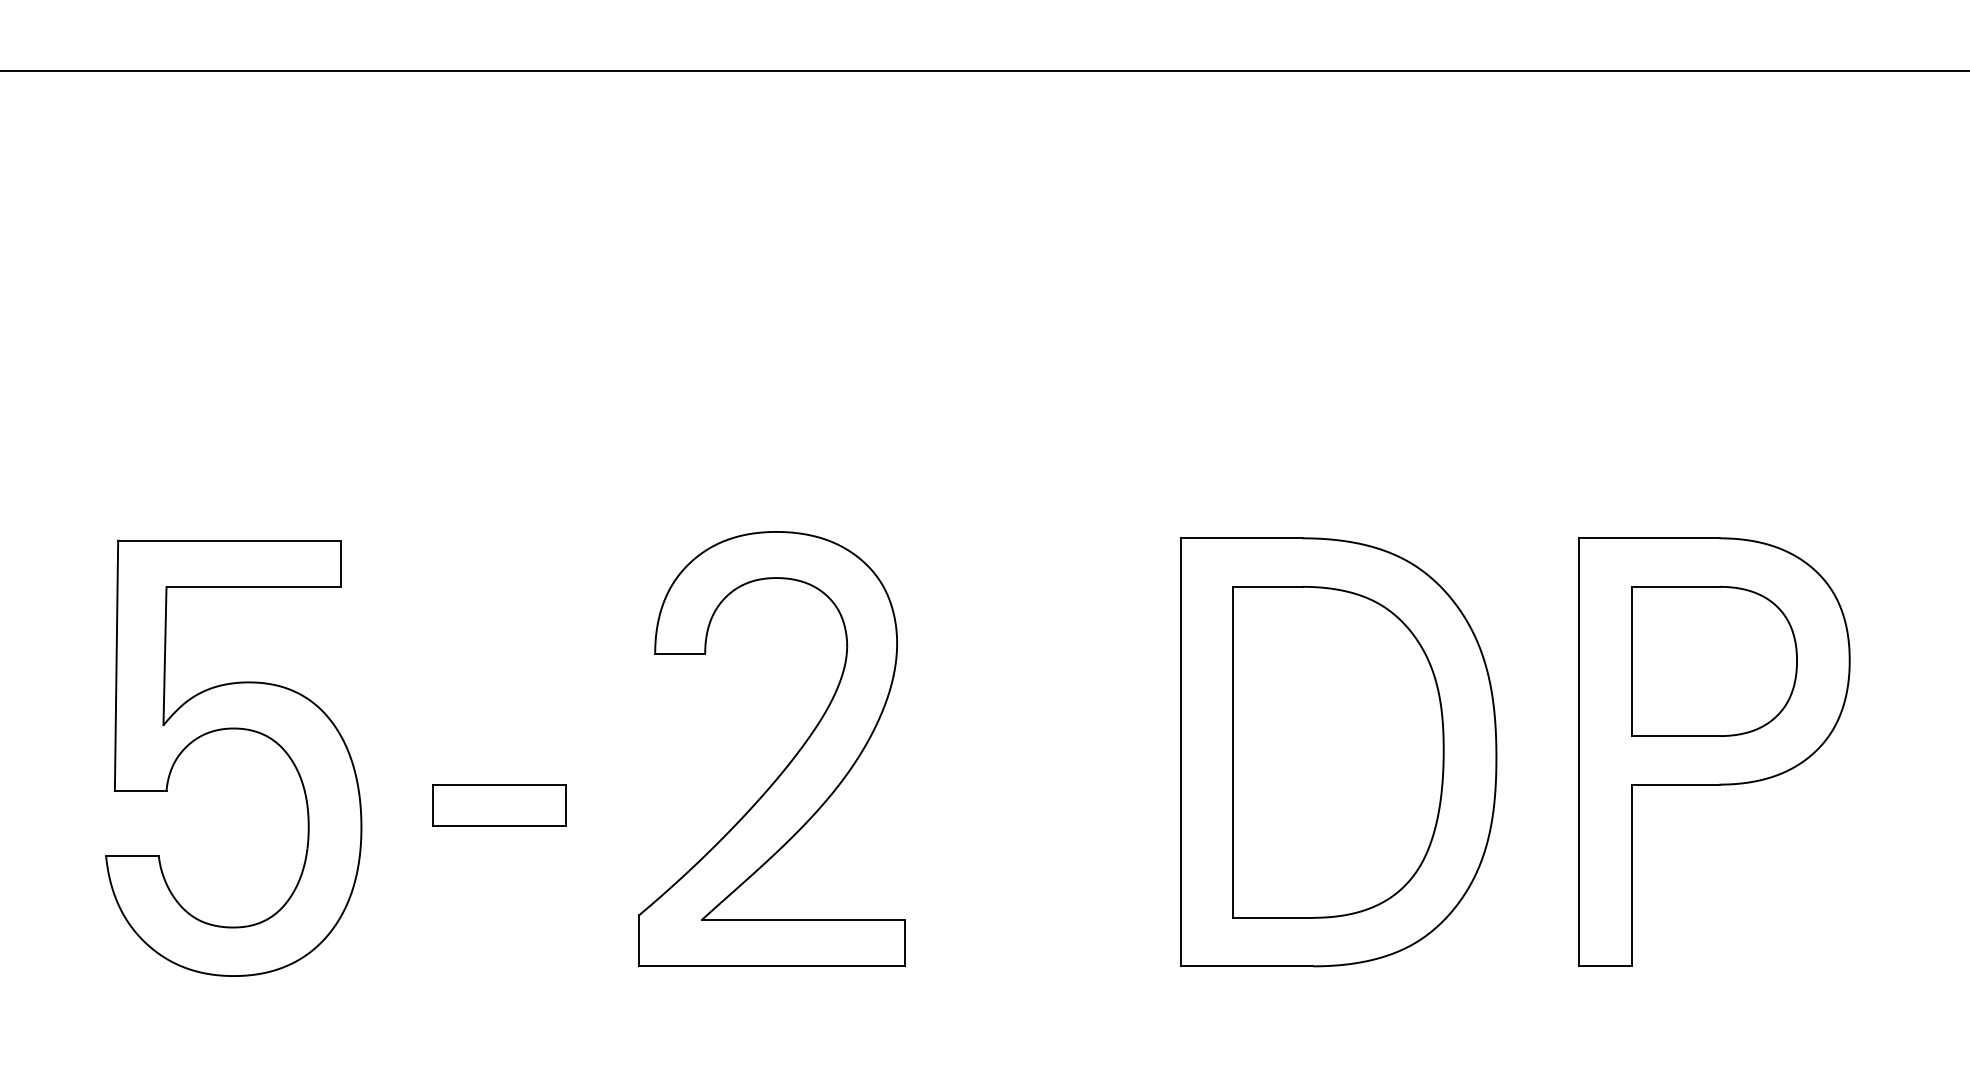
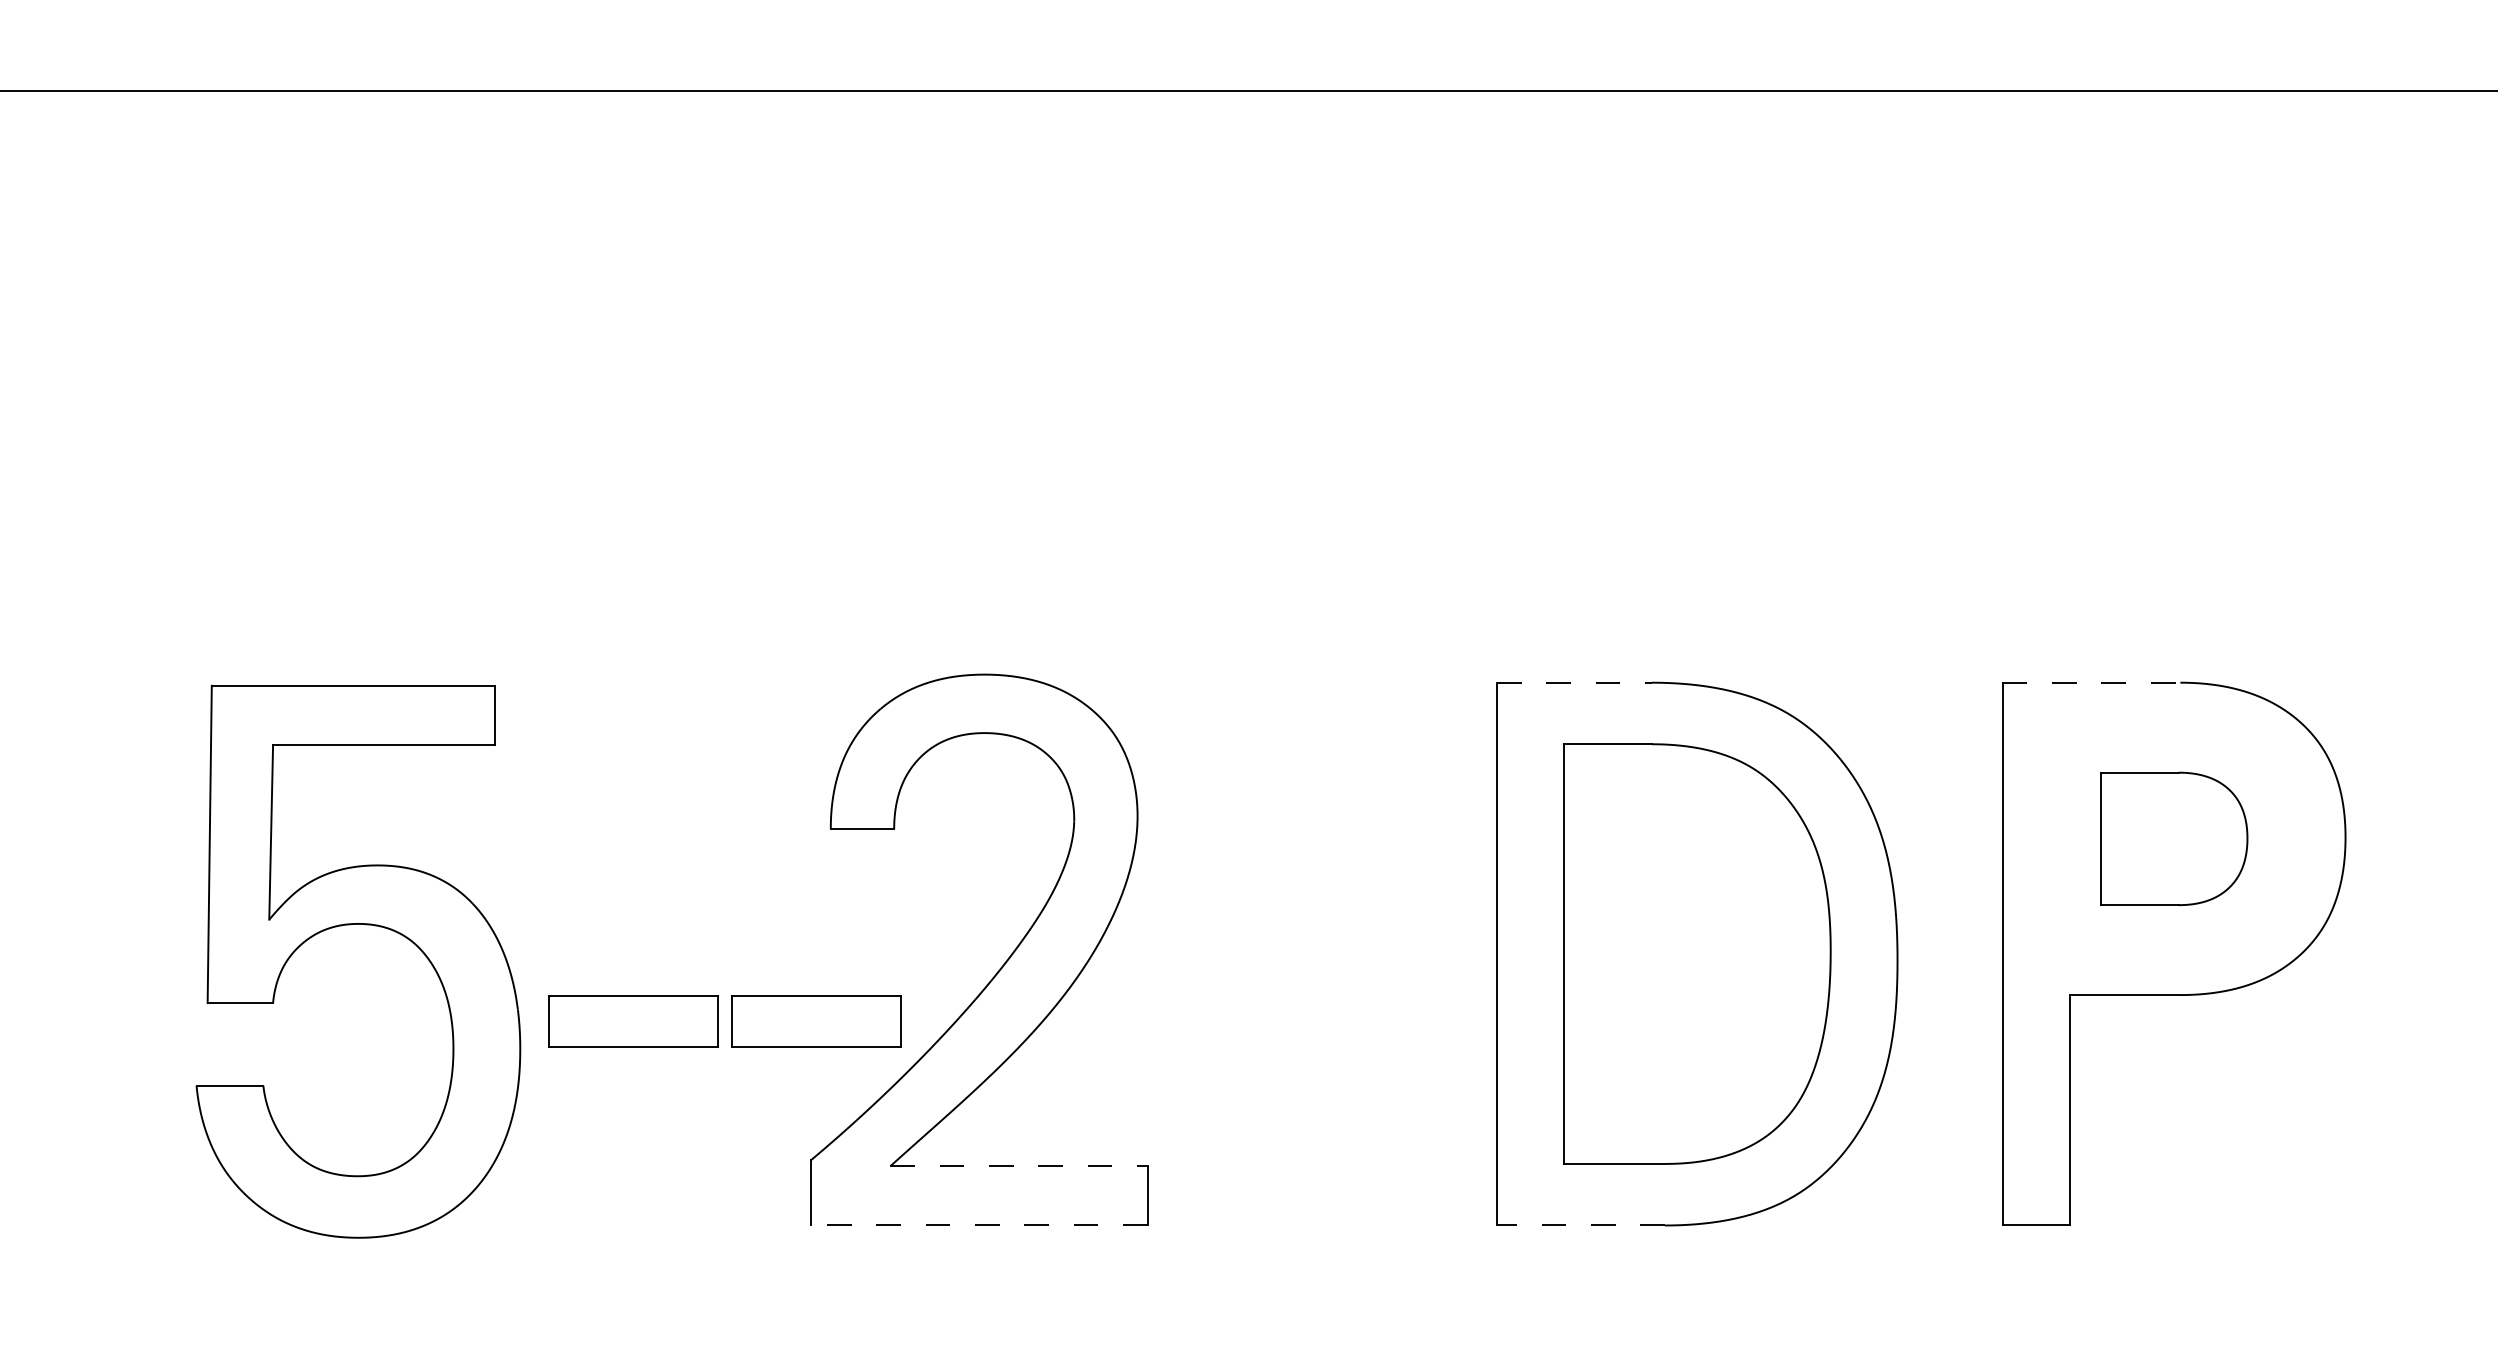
line: (1241, 538) -> (1574, 682), solid -> dashed
line: (1649, 538) -> (2091, 682), solid -> dashed
part: (1714, 661) -> (2174, 838), size x0.7
part: (227, 729) -> (350, 925), moved
part: (643, 805) -> (816, 1021), added
line: (803, 919) -> (1018, 1166), solid -> dashed
line: (771, 966) -> (978, 1225), solid -> dashed
line: (1246, 966) -> (1580, 1225), solid -> dashed

